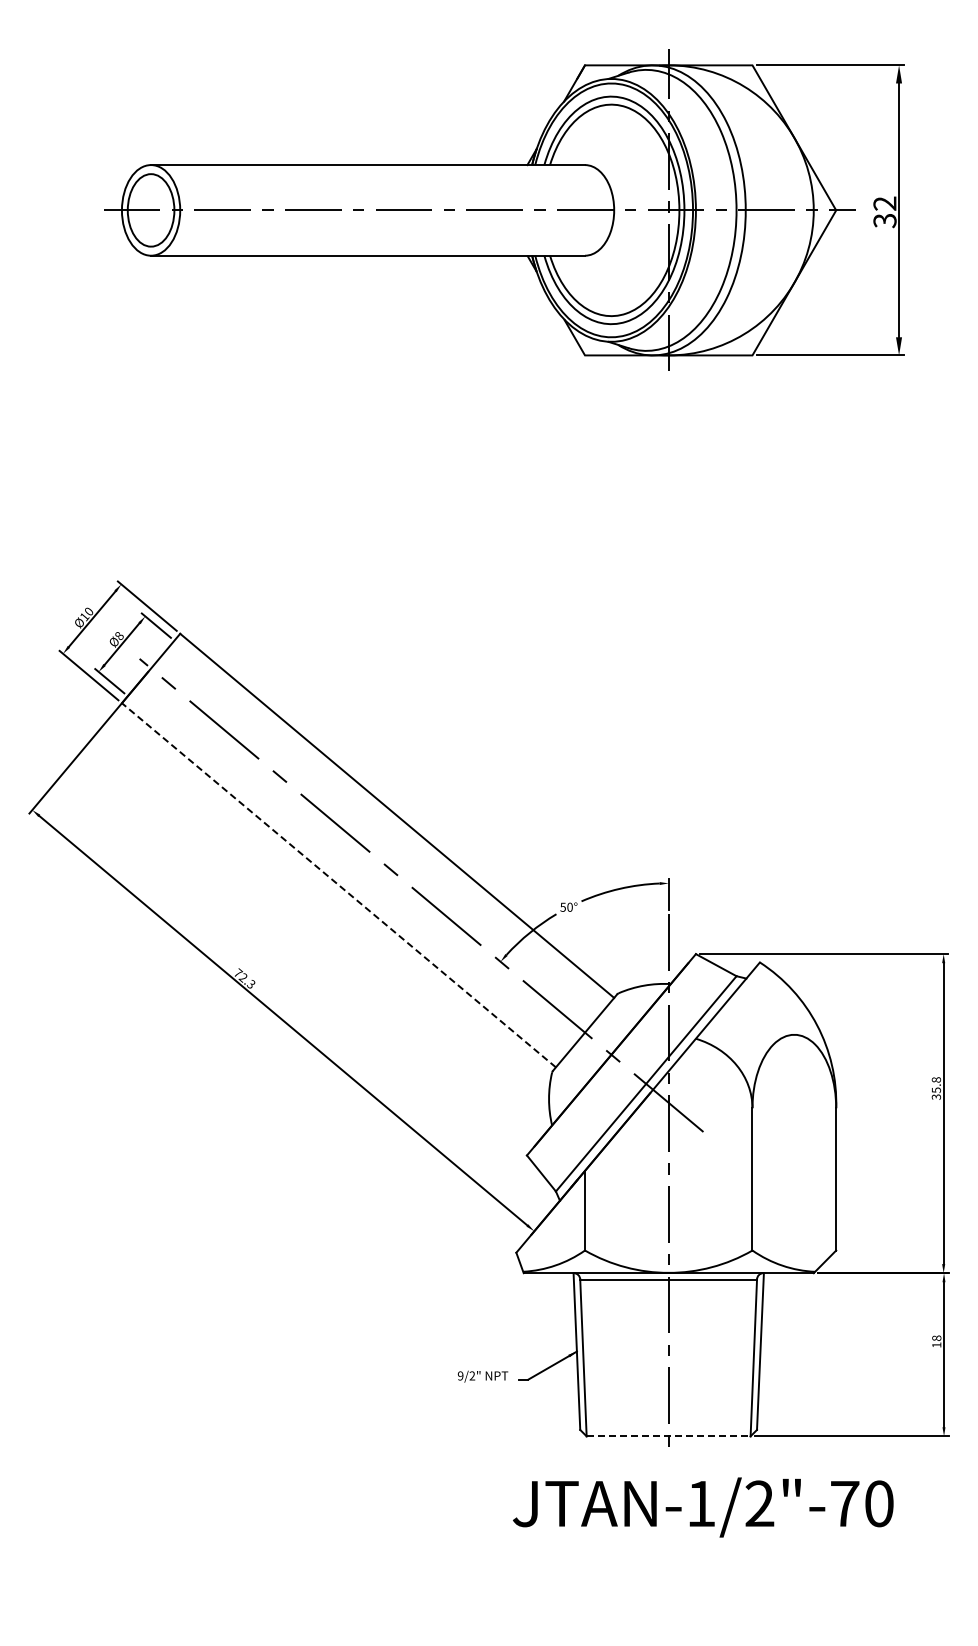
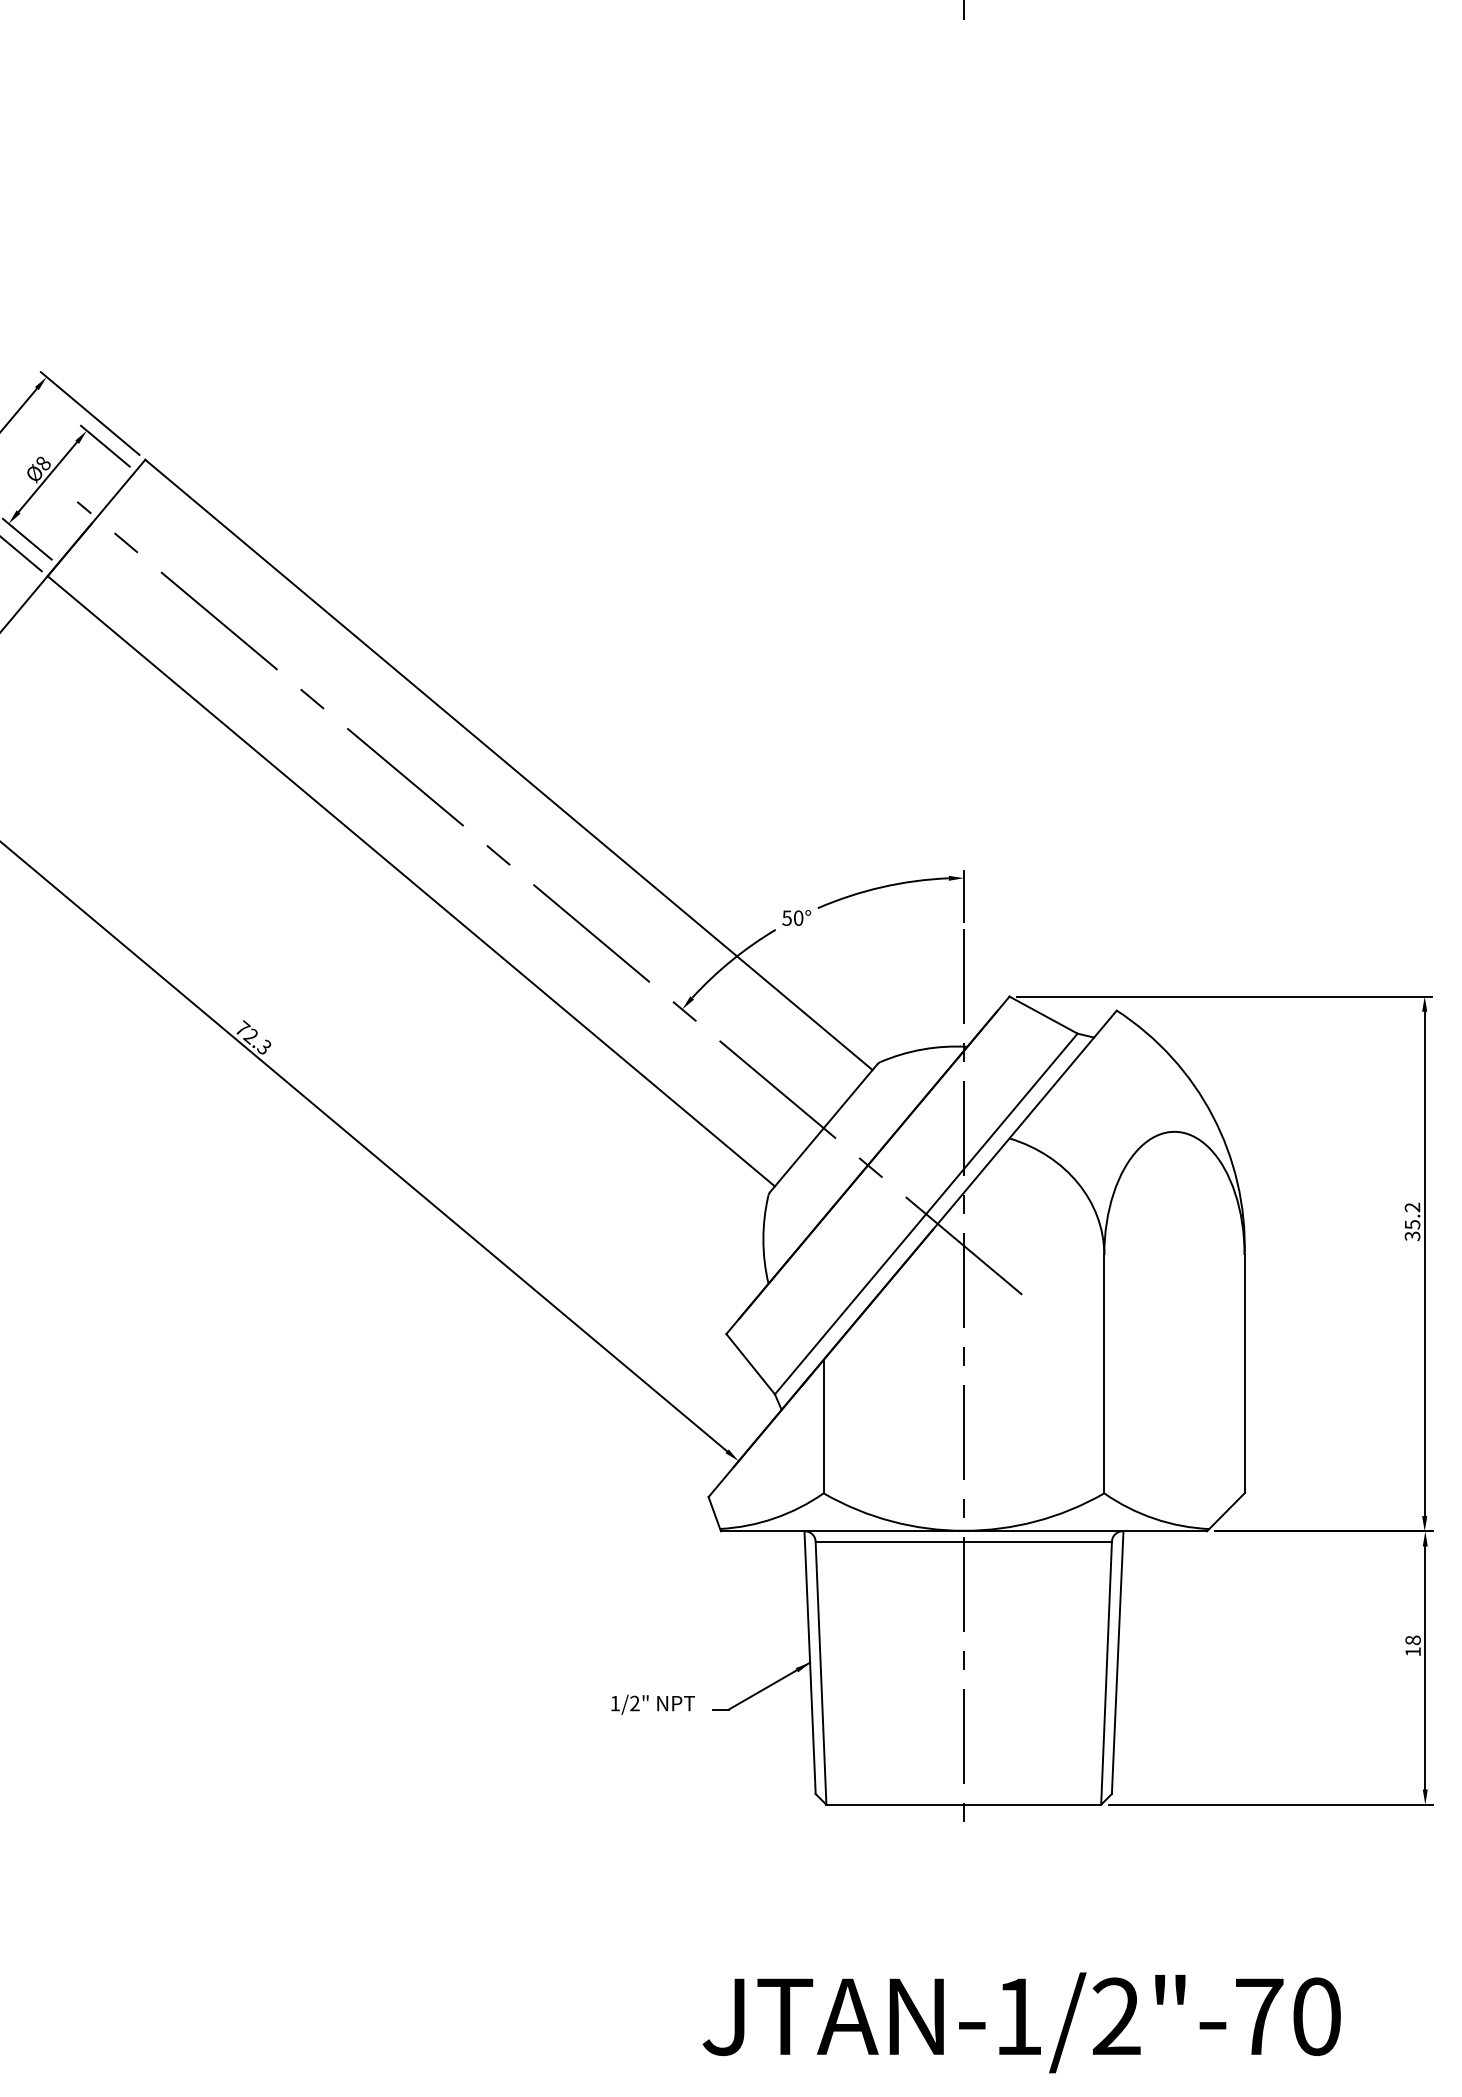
line: (338, 884) -> (410, 879), dashed -> solid
text: (936, 1079) -> (1412, 1206), 35.8 -> 35.2
text: (460, 1375) -> (615, 1702), 9/2" -> 1/2"
line: (668, 1436) -> (963, 1804), dashed -> solid
text: (703, 1507) -> (1022, 2022), moved

